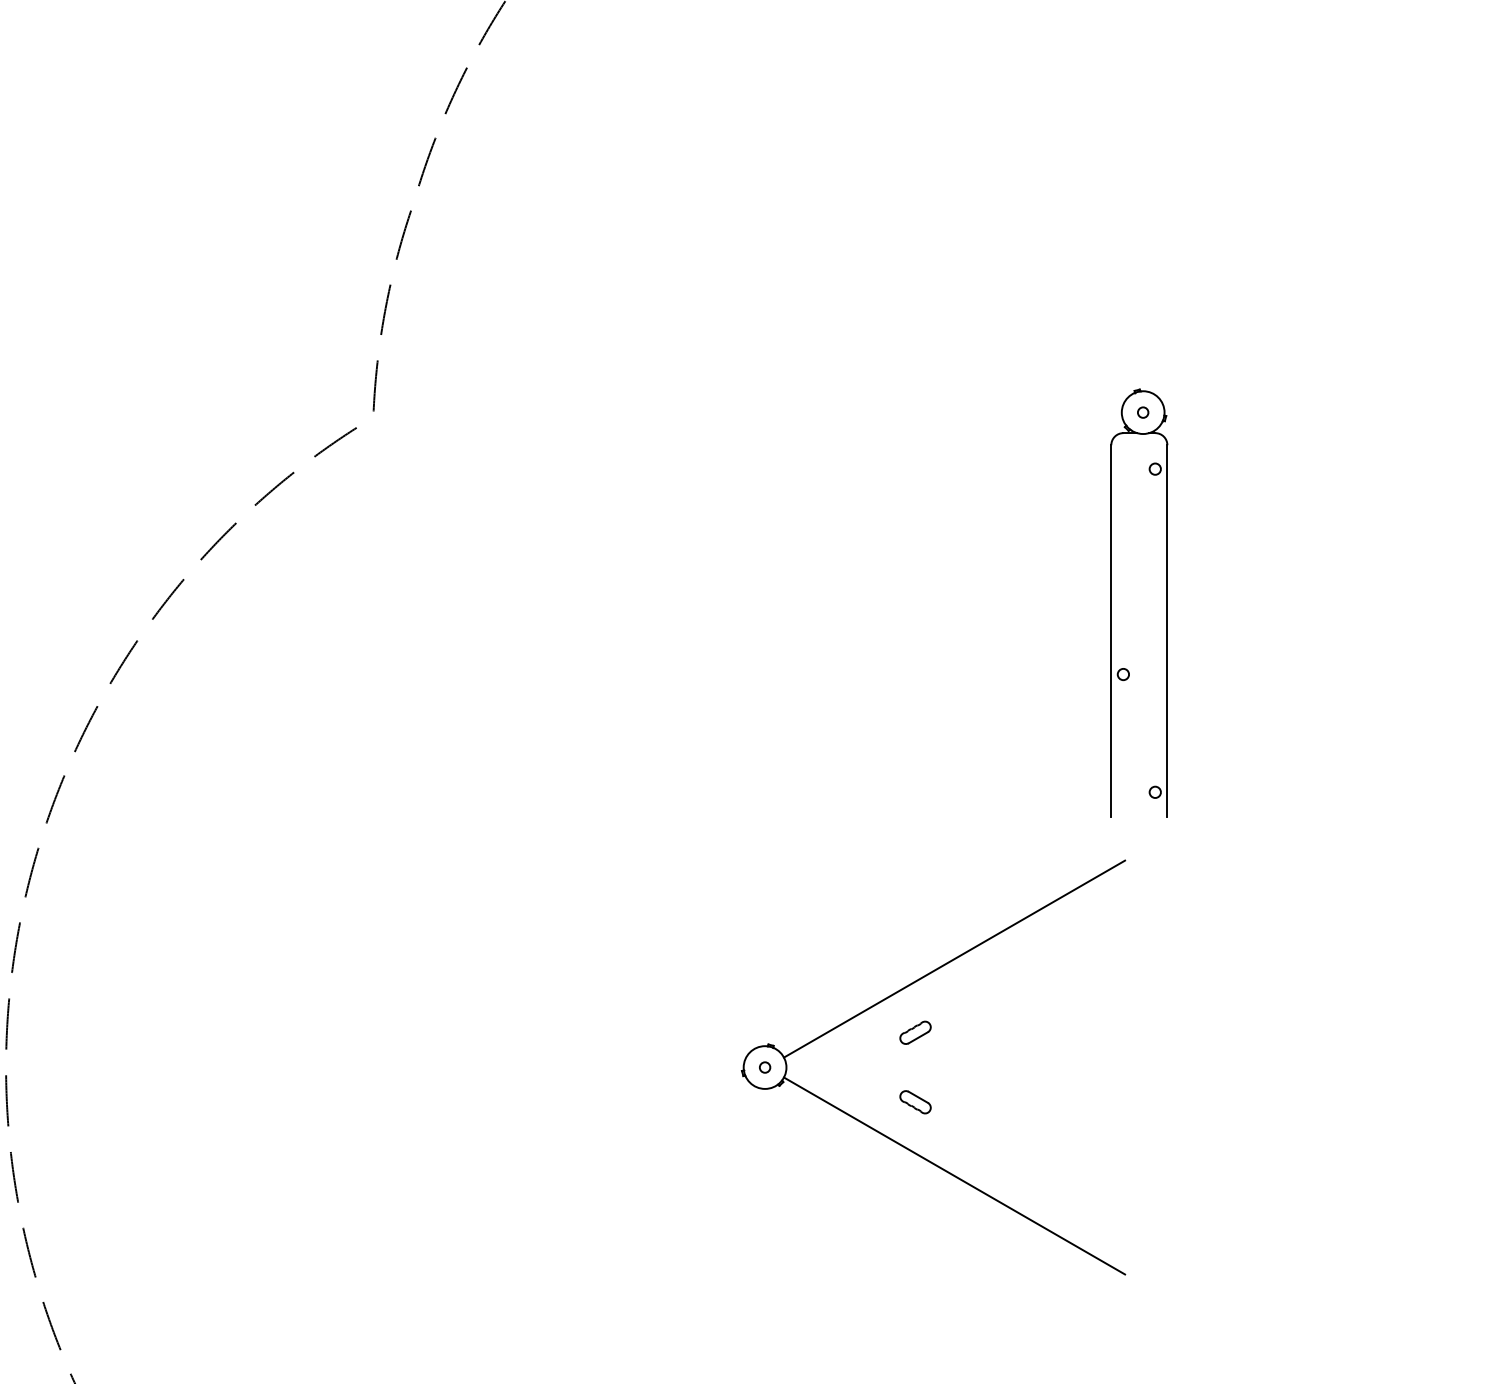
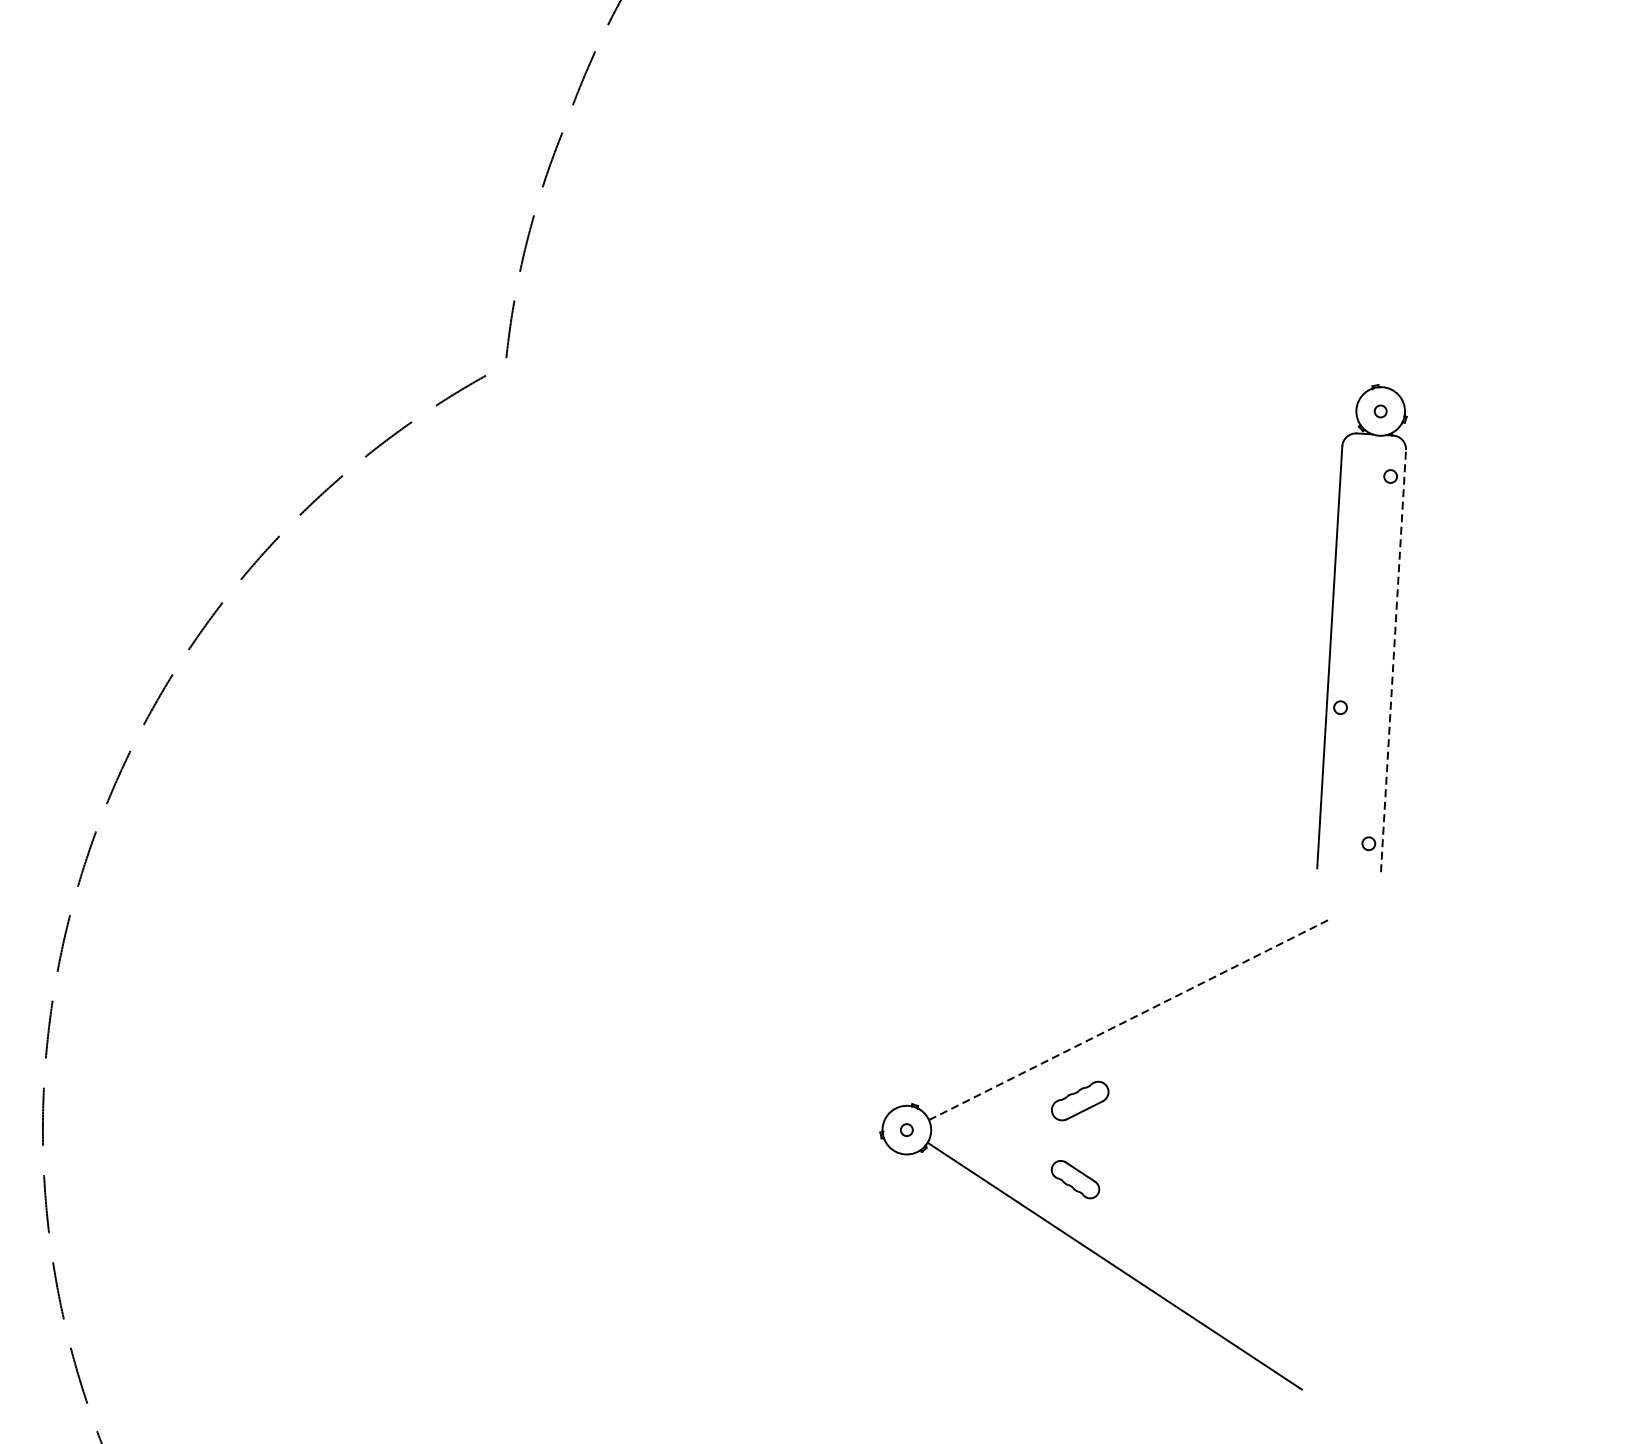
line: (1167, 630) -> (1393, 660), solid -> dashed
line: (954, 959) -> (1129, 1020), solid -> dashed
part: (915, 1032) -> (1080, 1100), size x1.6
part: (915, 1102) -> (1075, 1179), size x1.4

